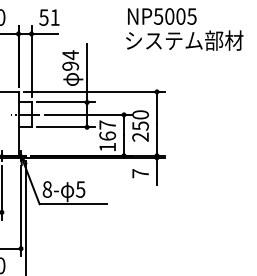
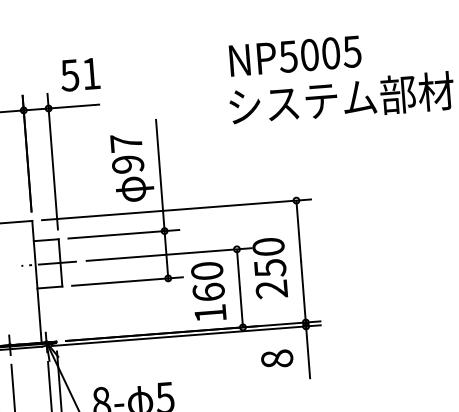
text: (70, 55) -> (126, 143), 94 -> 97
text: (107, 124) -> (206, 270), 167 -> 160
text: (140, 173) -> (276, 358), 7 -> 8

